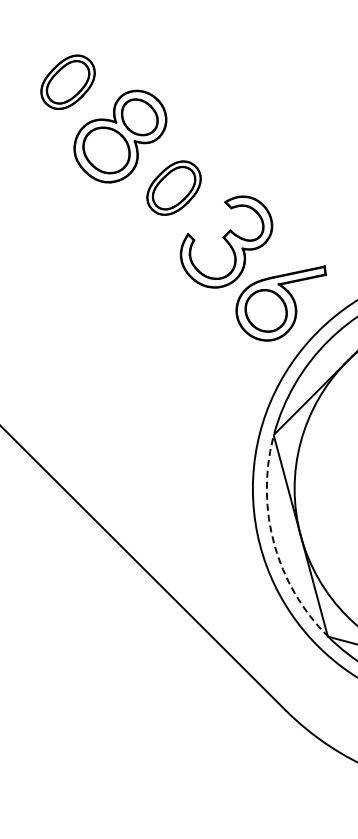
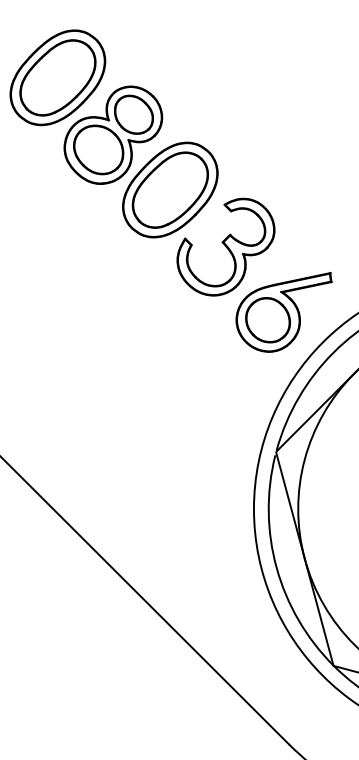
part: (67, 81) -> (57, 76), size x1.67
part: (173, 187) -> (169, 189), size x1.67
arc: (274, 544) -> (276, 568), dashed -> solid

